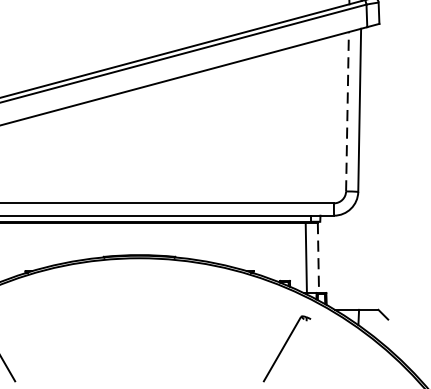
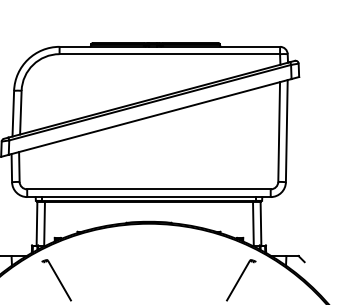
line: (348, 112) -> (279, 132), dashed -> solid
line: (317, 257) -> (260, 223), dashed -> solid

